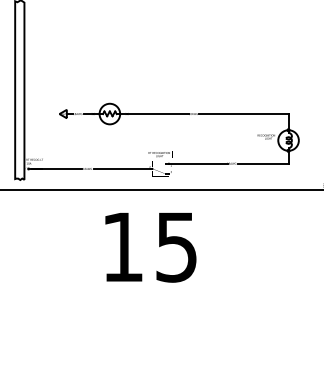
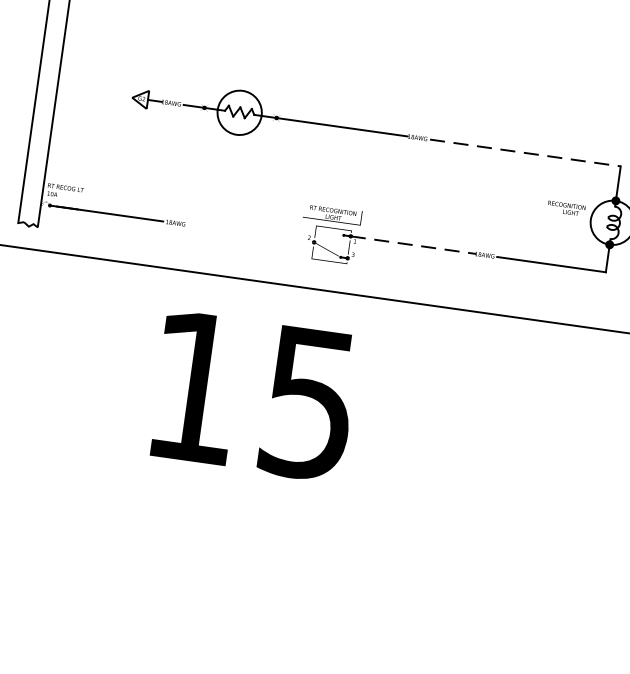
line: (243, 114) -> (524, 153), solid -> dashed
line: (198, 163) -> (413, 244), solid -> dashed
line: (123, 168) -> (252, 232), removed
text: (150, 247) -> (253, 396), moved

